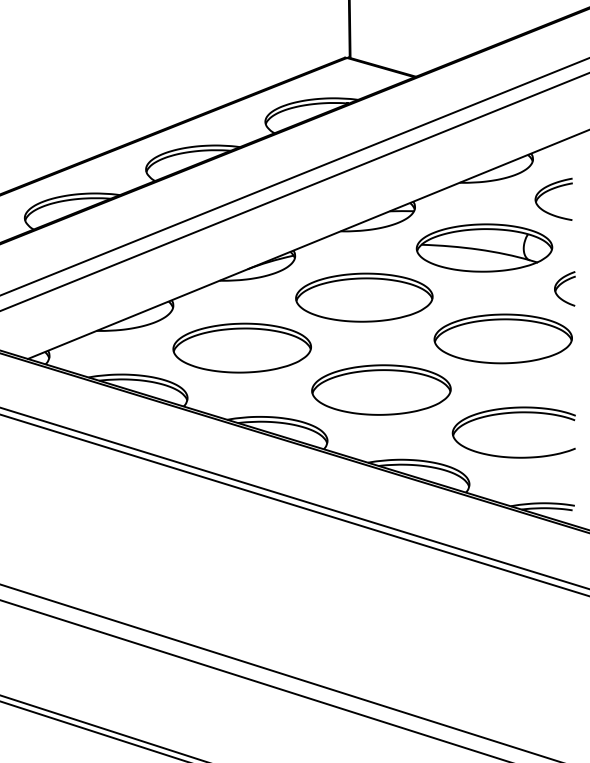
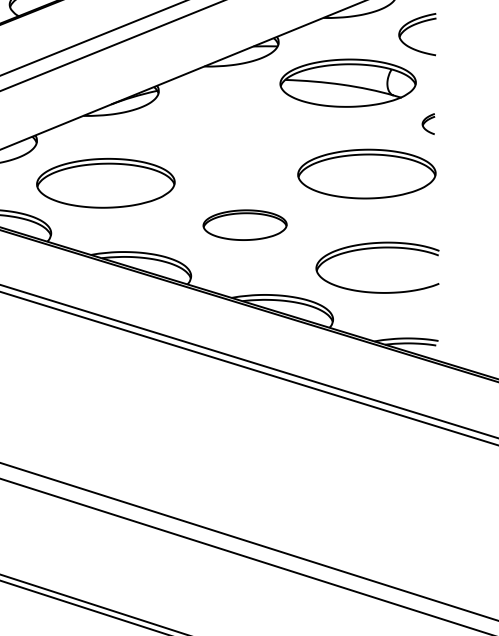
part: (564, 288) -> (428, 123), size x0.6
part: (364, 297) -> (228, 132), removed
part: (381, 389) -> (245, 224), size x0.6

